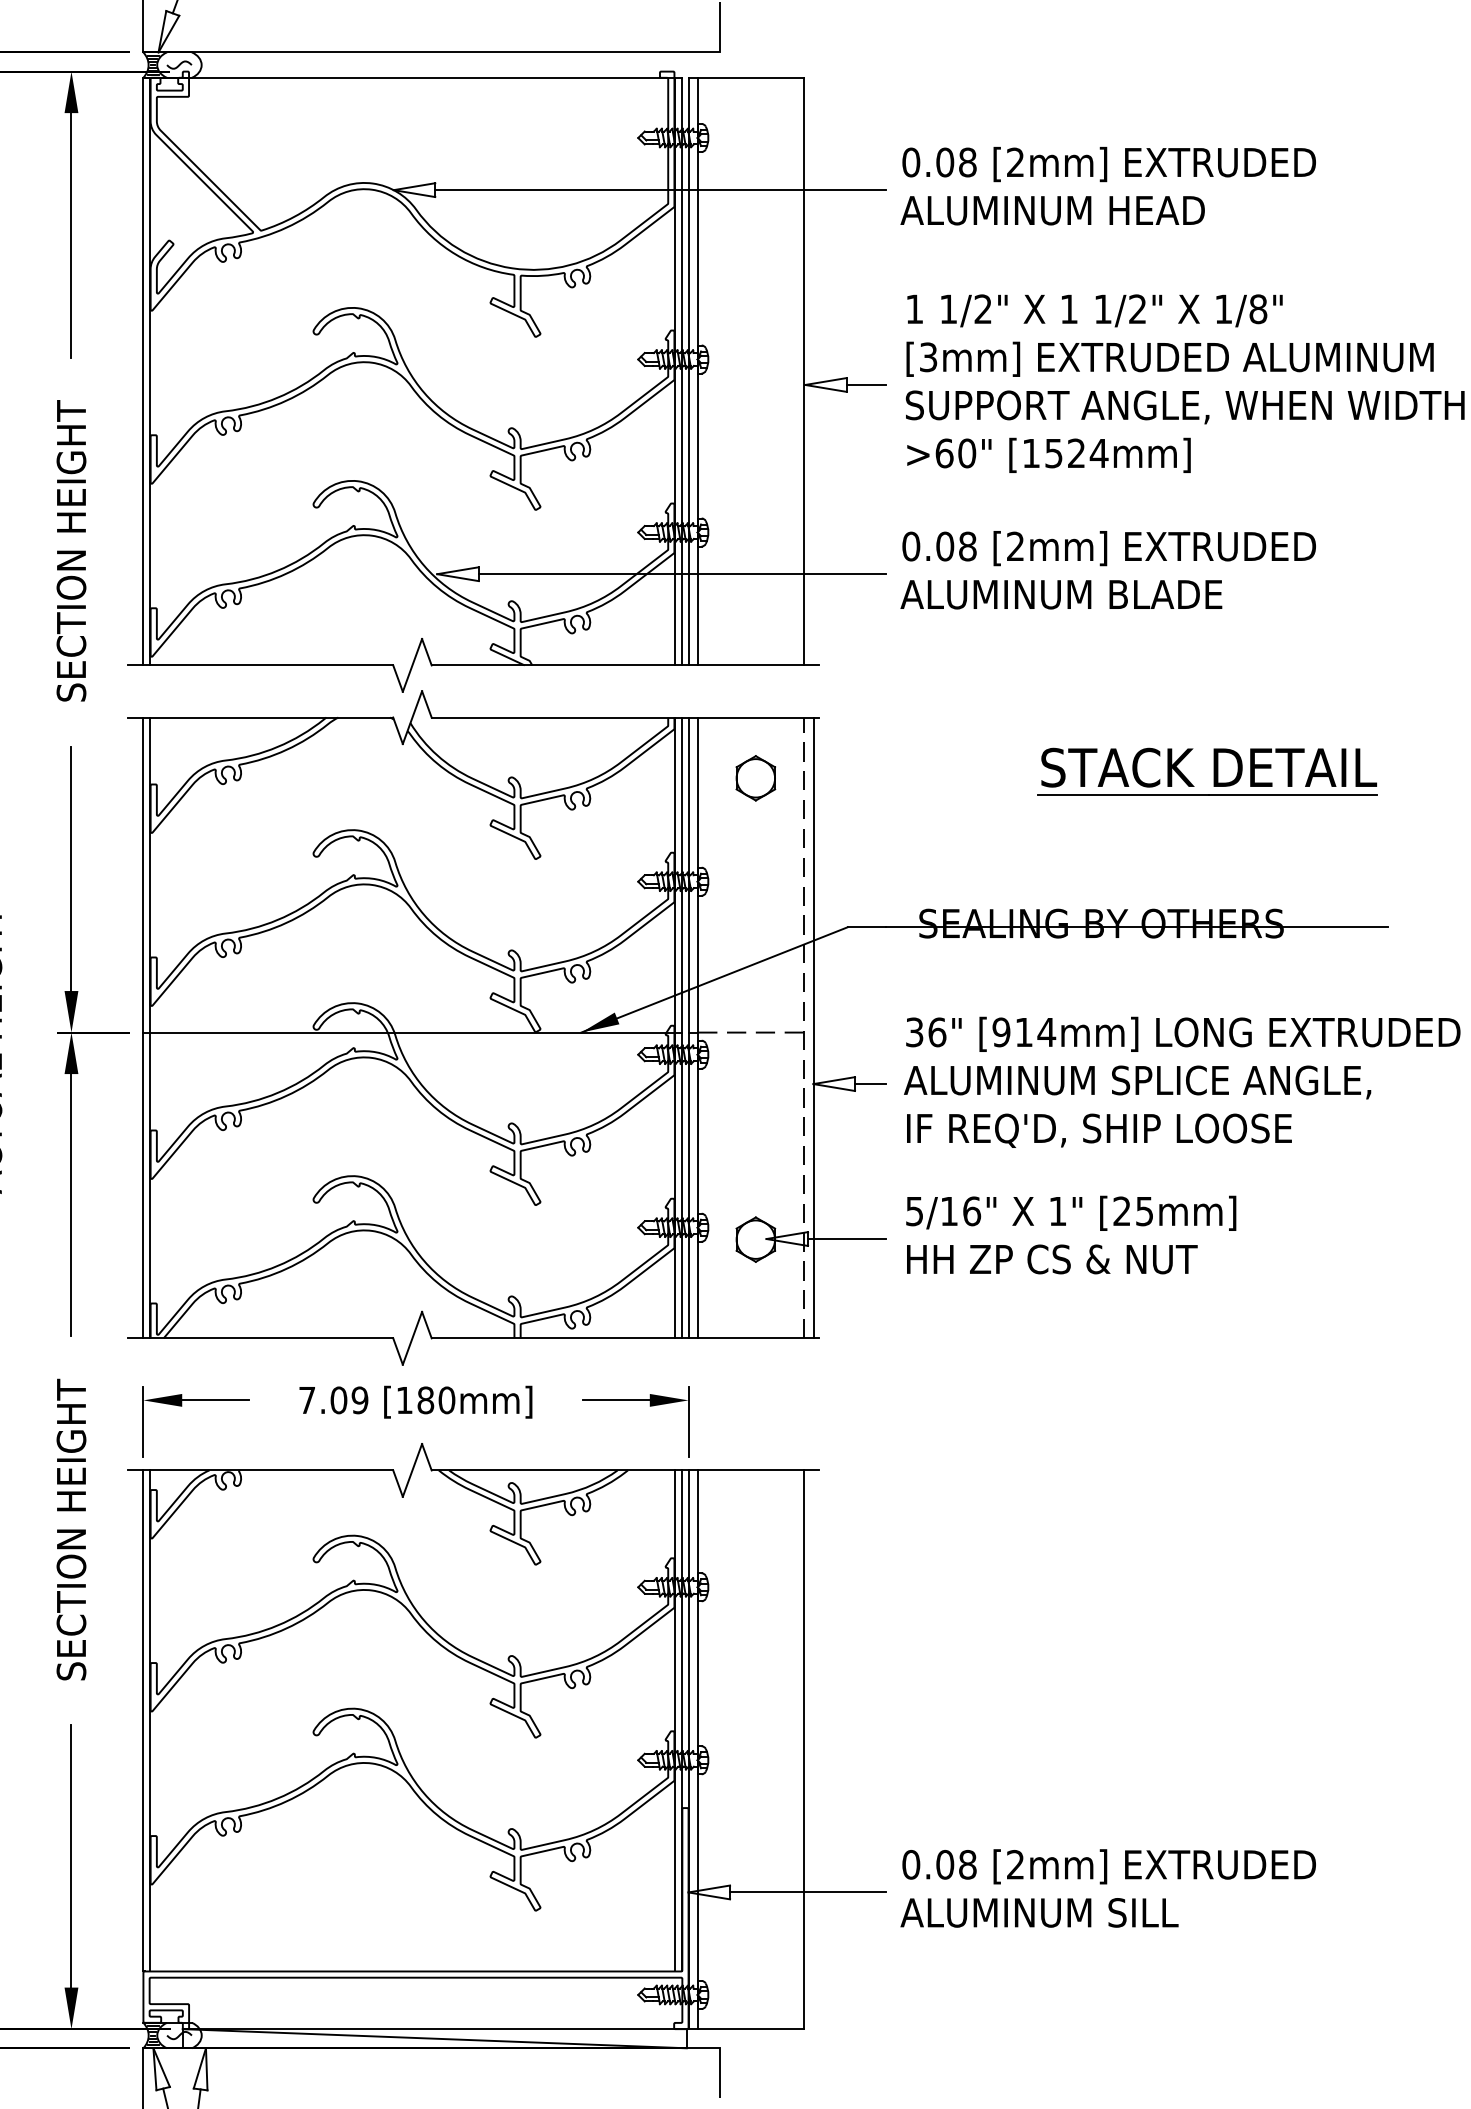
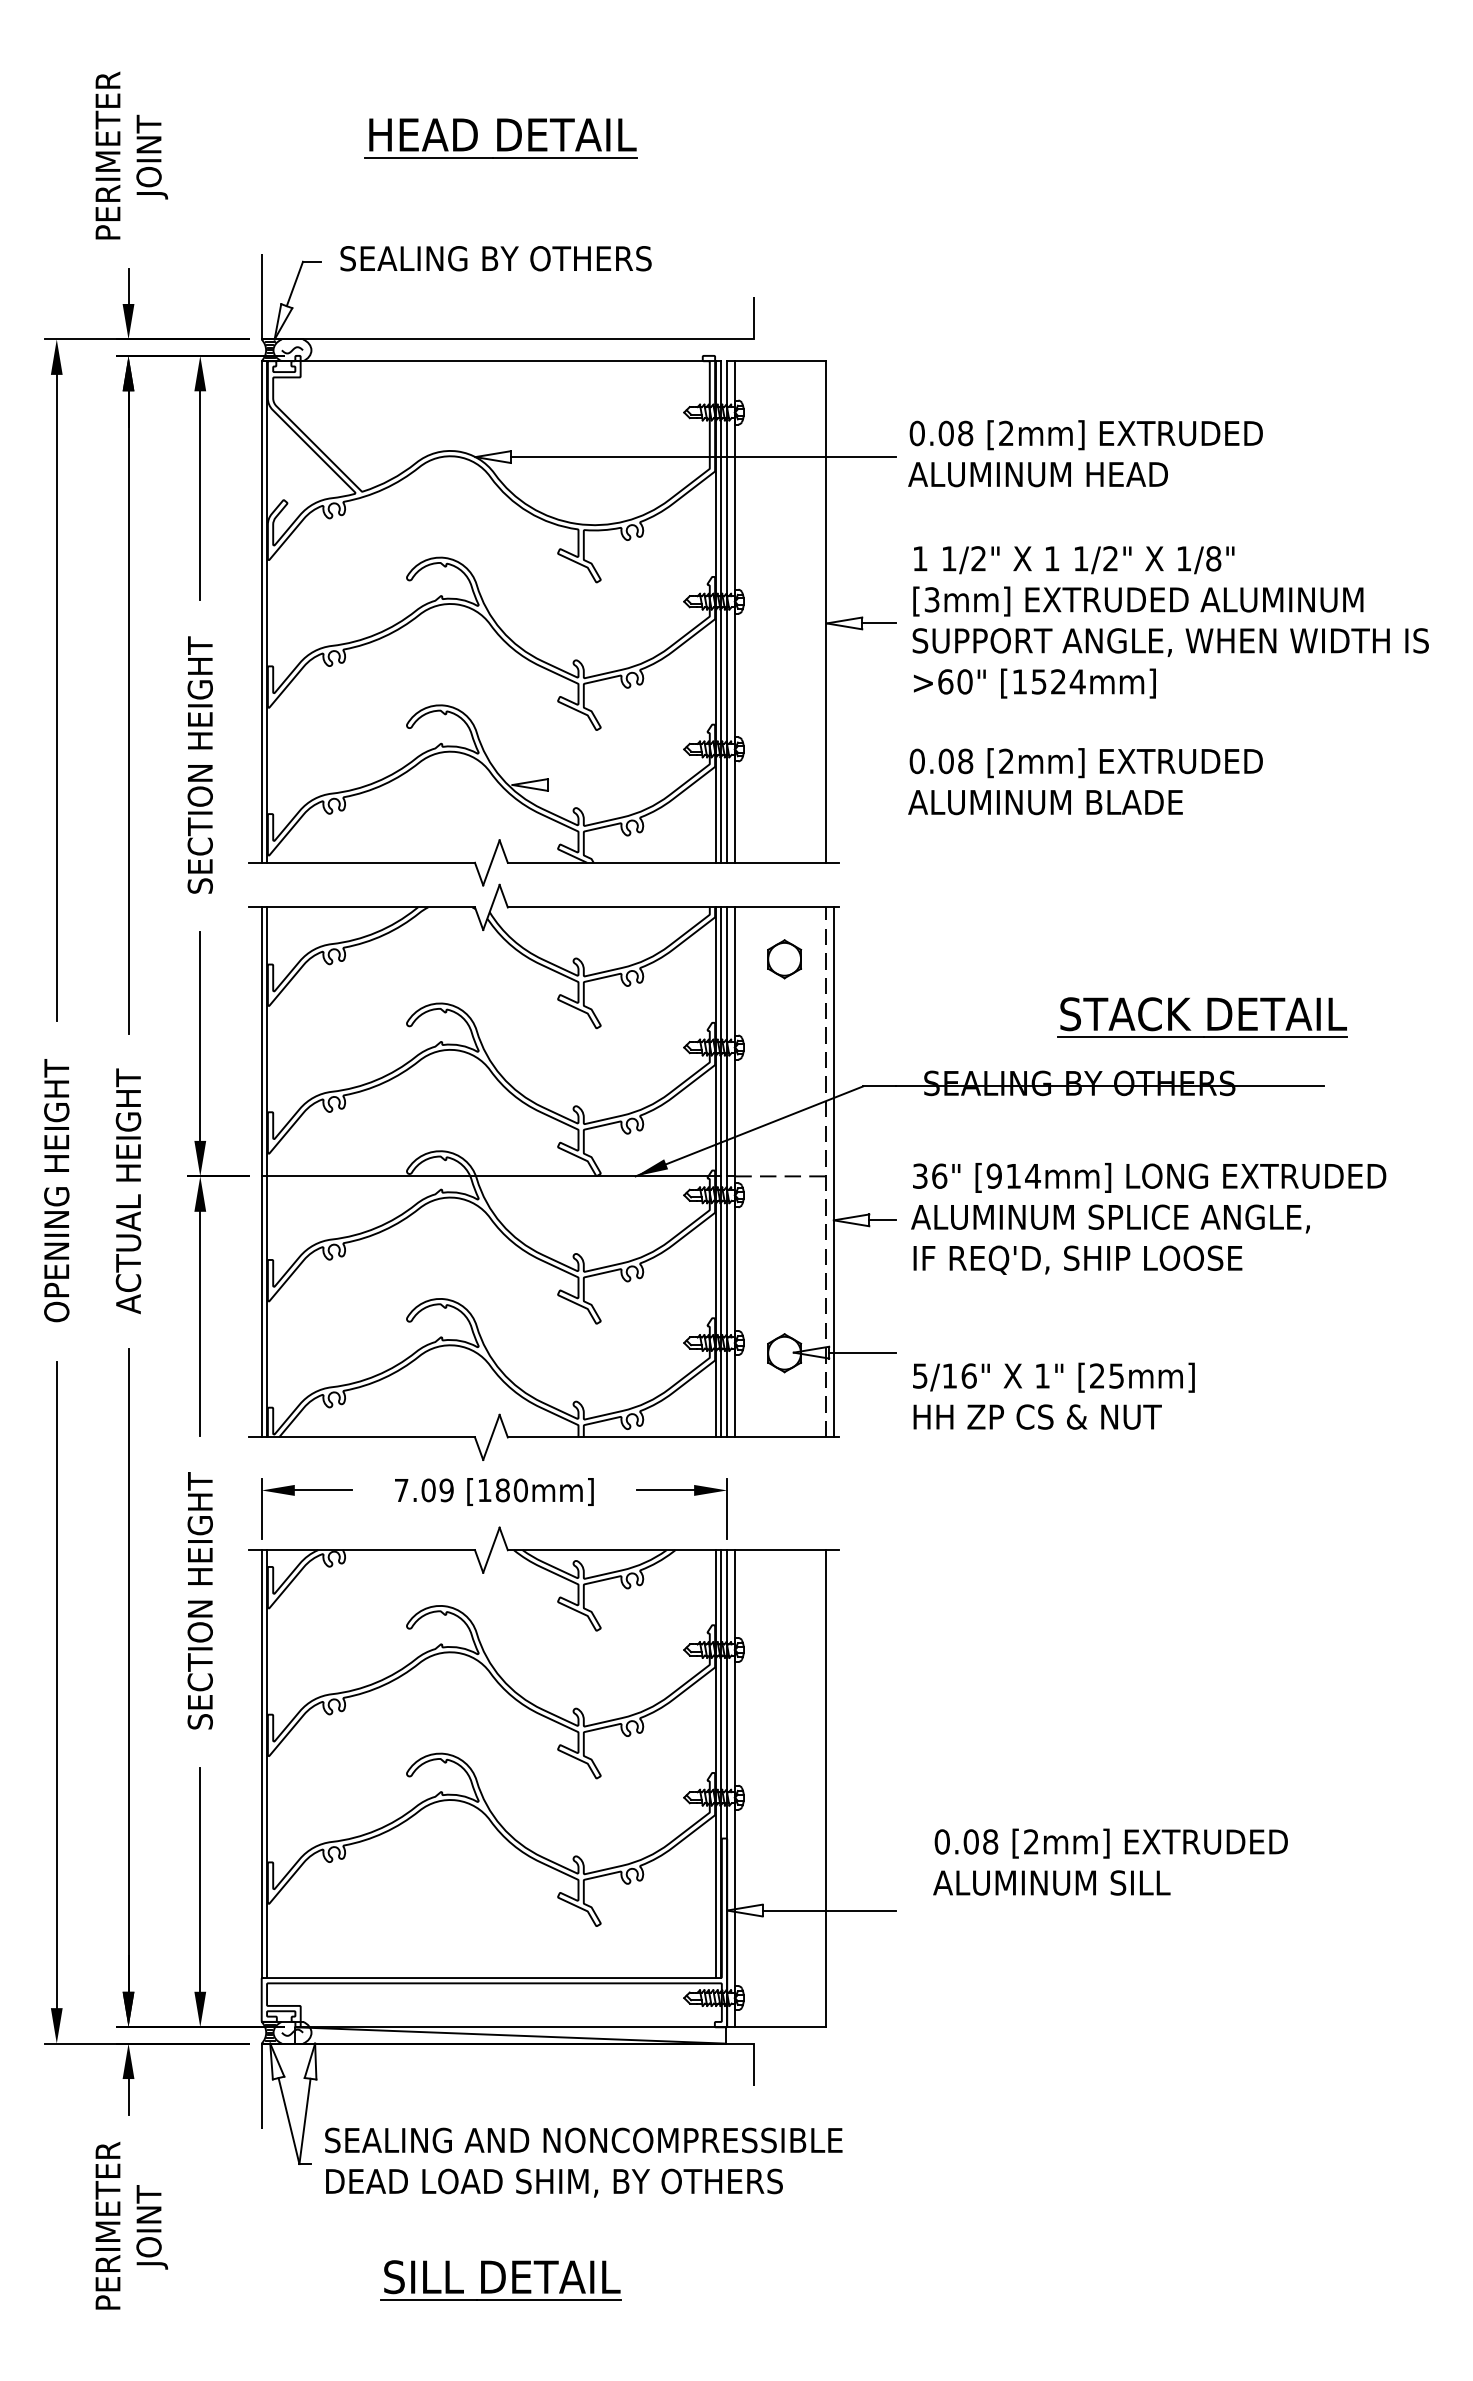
line: (681, 574) -> (721, 785), removed
part: (1207, 771) -> (1202, 1017), moved
text: (1070, 1234) -> (1053, 1395), moved
text: (1108, 1887) -> (1110, 1861), moved

